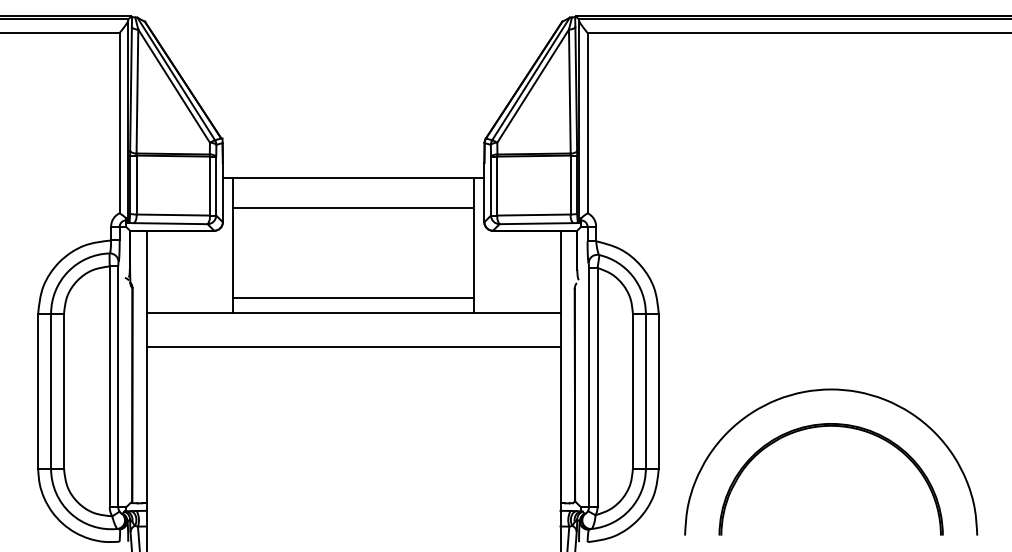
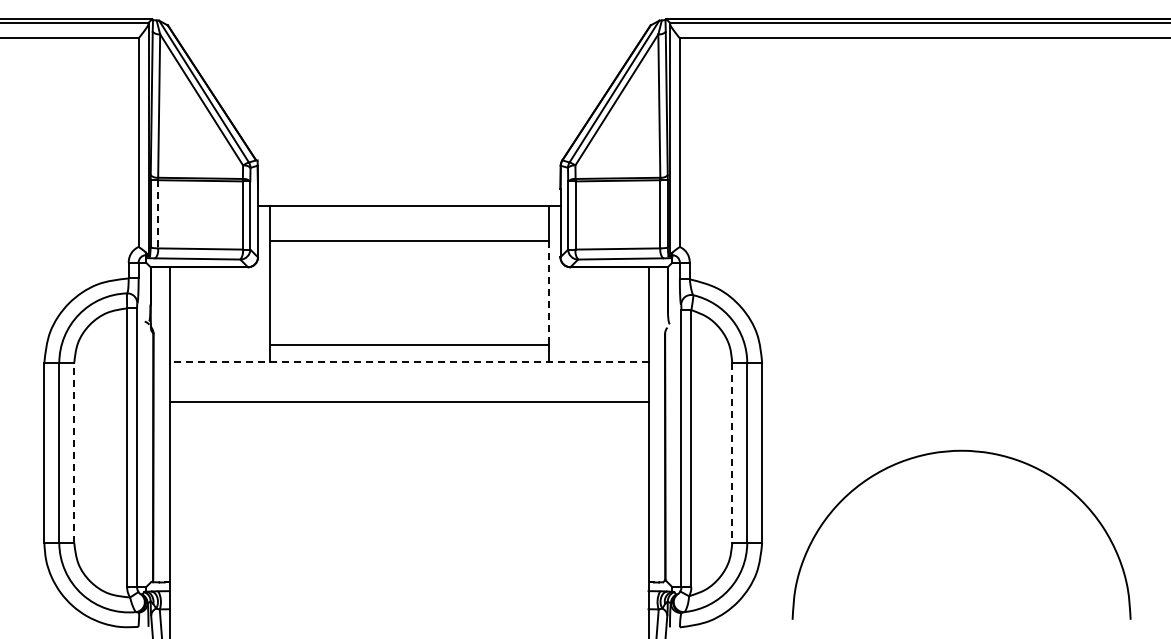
line: (136, 185) -> (158, 214), solid -> dashed
line: (474, 252) -> (548, 292), solid -> dashed
line: (352, 312) -> (408, 361), solid -> dashed
line: (64, 390) -> (74, 452), solid -> dashed
line: (633, 390) -> (732, 452), solid -> dashed
part: (822, 427) -> (951, 494), removed

